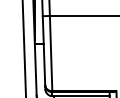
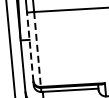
line: (44, 50) -> (30, 46), solid -> dashed
line: (51, 53) -> (37, 49), solid -> dashed

